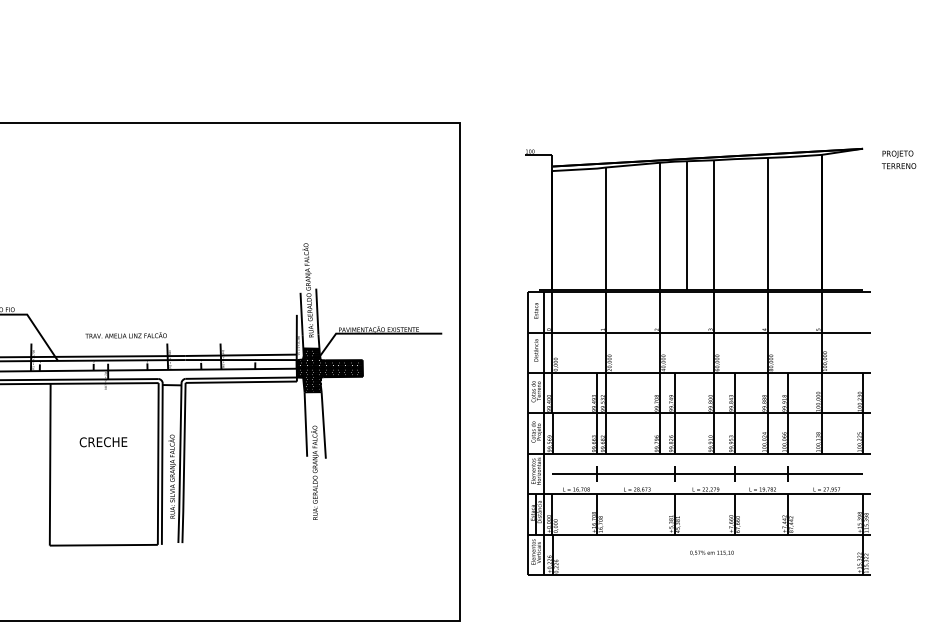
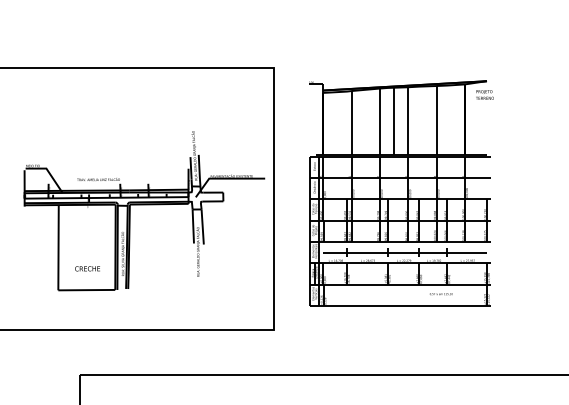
text: (898, 158) -> (484, 94), moved
hatch: (329, 369) -> (205, 197), removed
text: (103, 441) -> (87, 268), moved
text: (712, 553) -> (441, 294), moved

